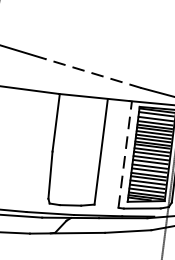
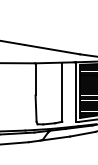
line: (93, 73) -> (52, 49), dashed -> solid
line: (124, 153) -> (75, 91), dashed -> solid

